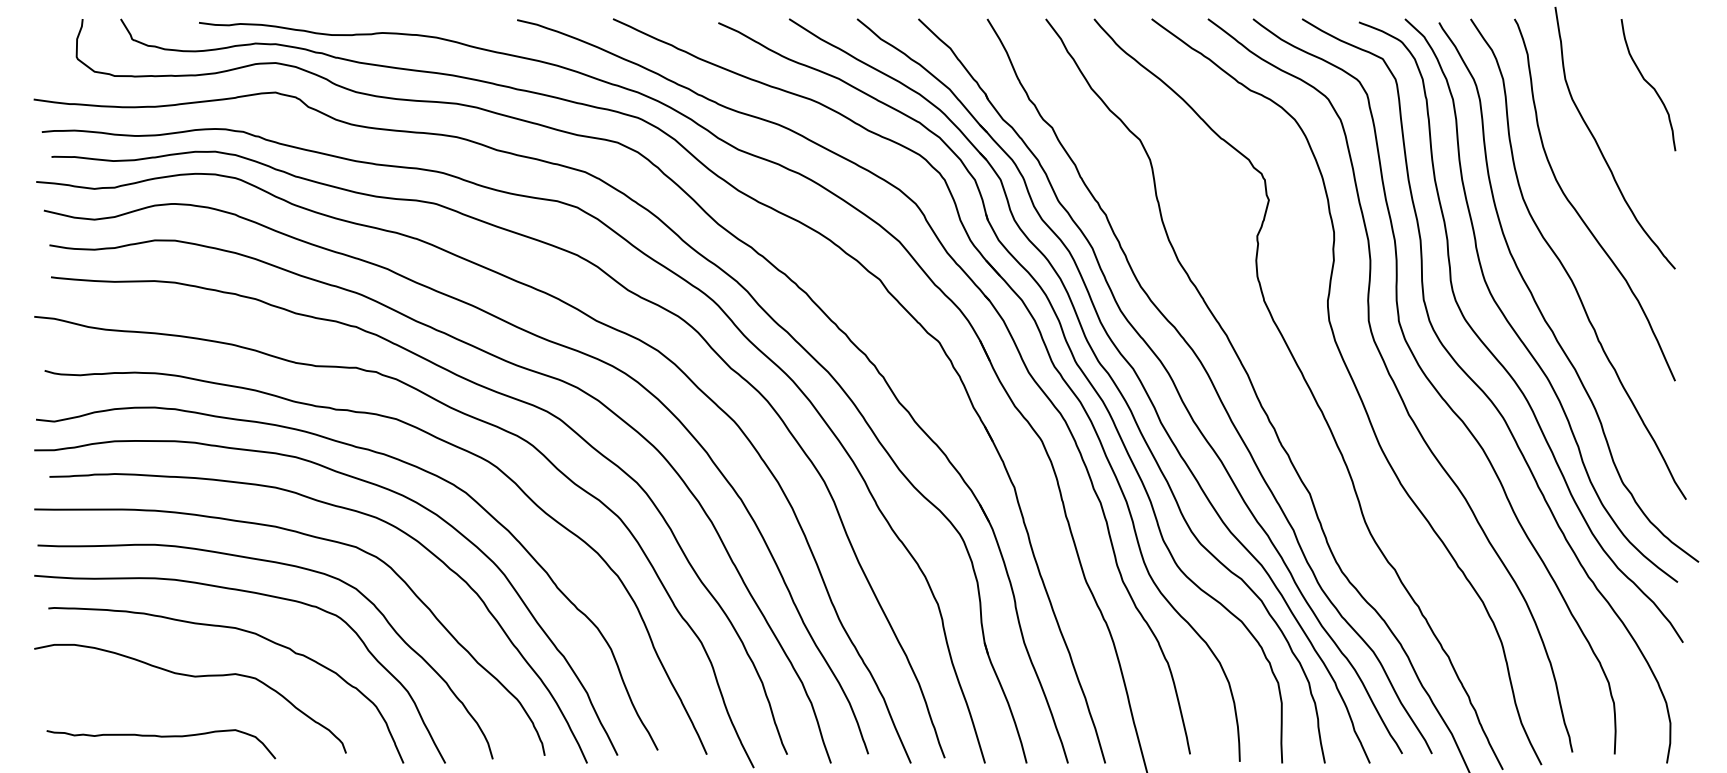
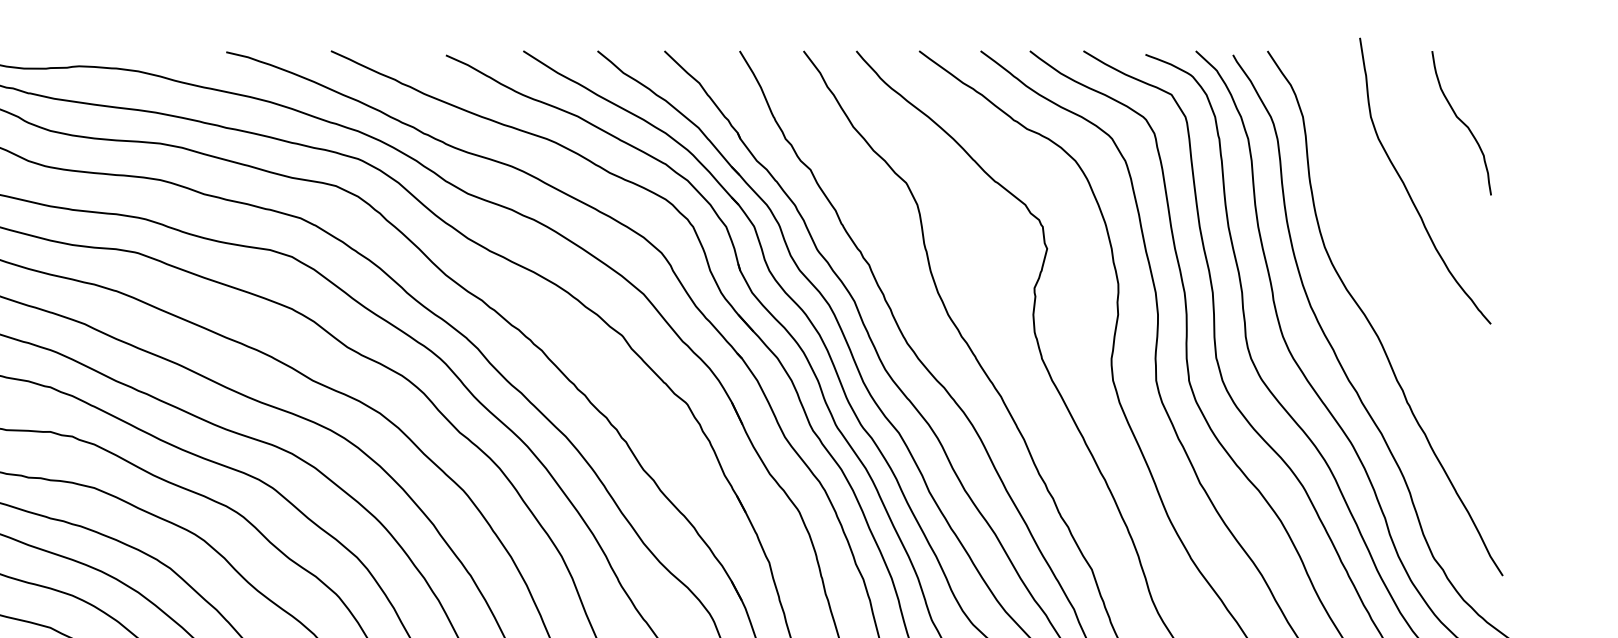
curve: (1576, 209) -> (1383, 259), removed

